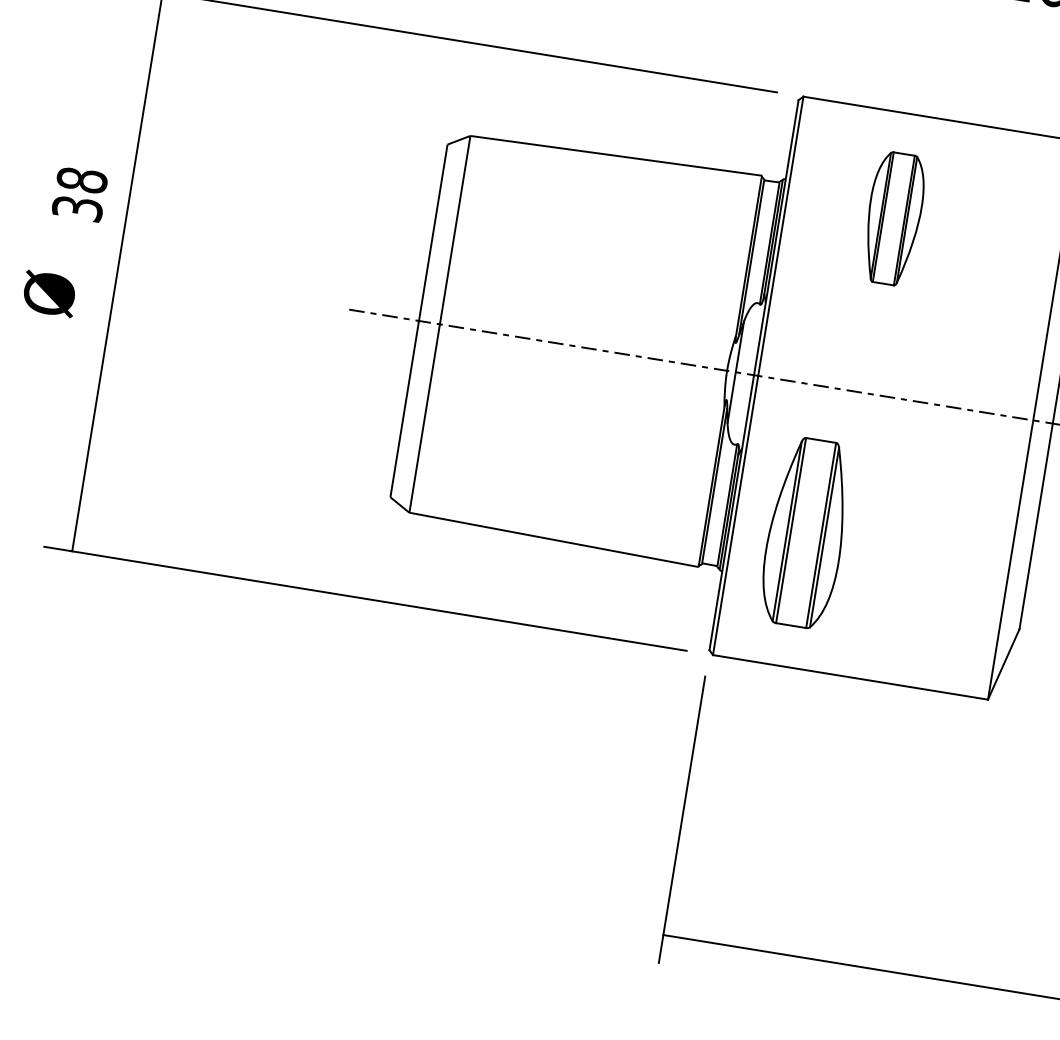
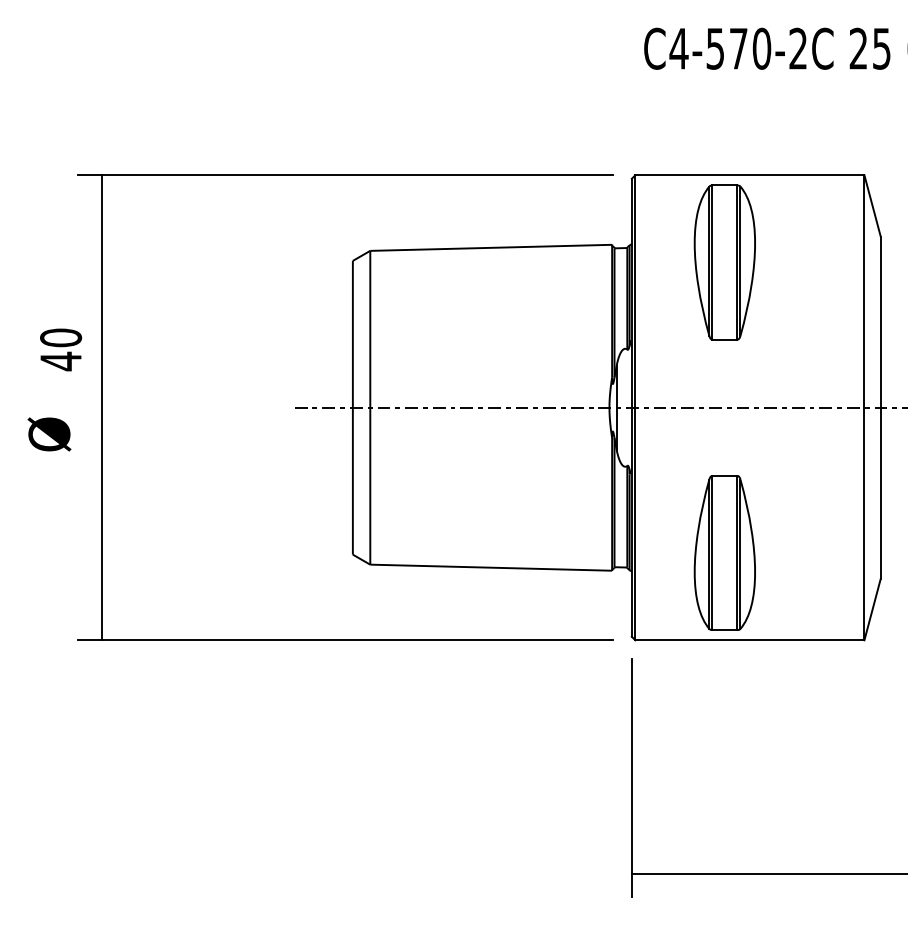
text: (80, 194) -> (61, 349), 38 -> 40
part: (893, 218) -> (724, 262), size x1.43
part: (805, 532) -> (724, 552), moved

